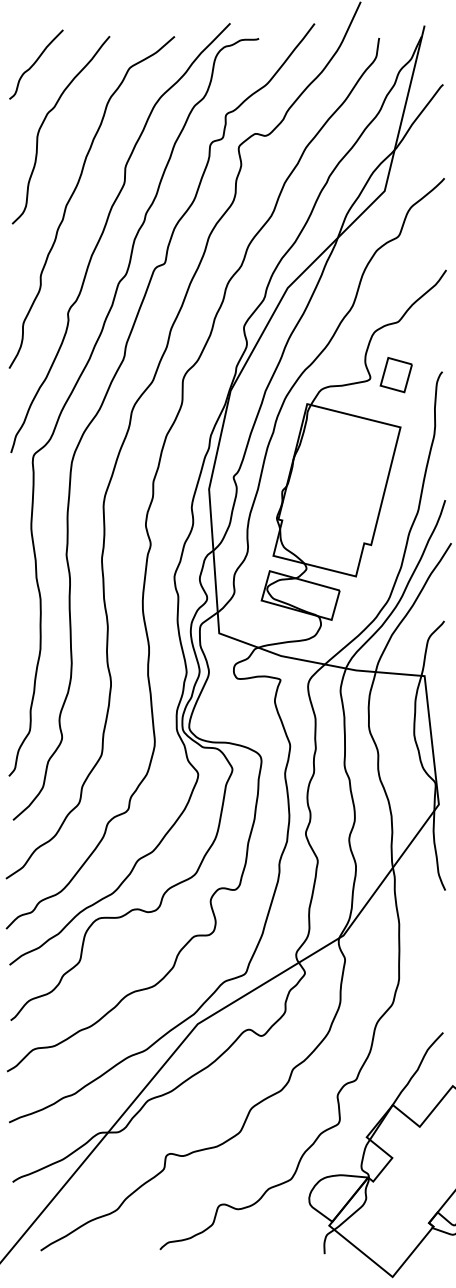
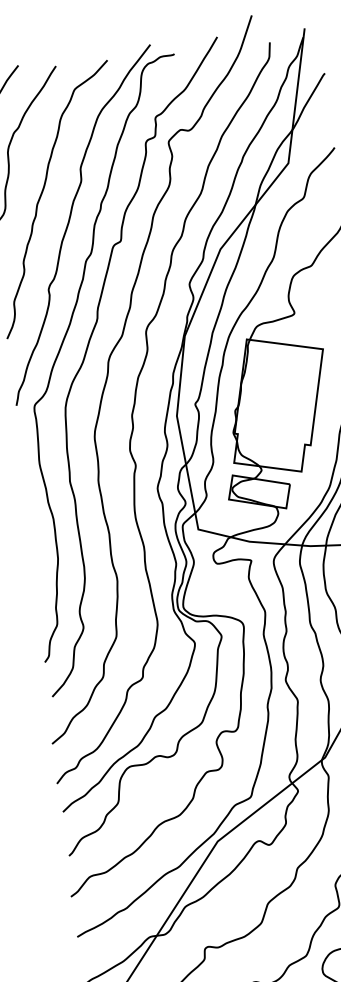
part: (395, 375) -> (314, 308), removed

